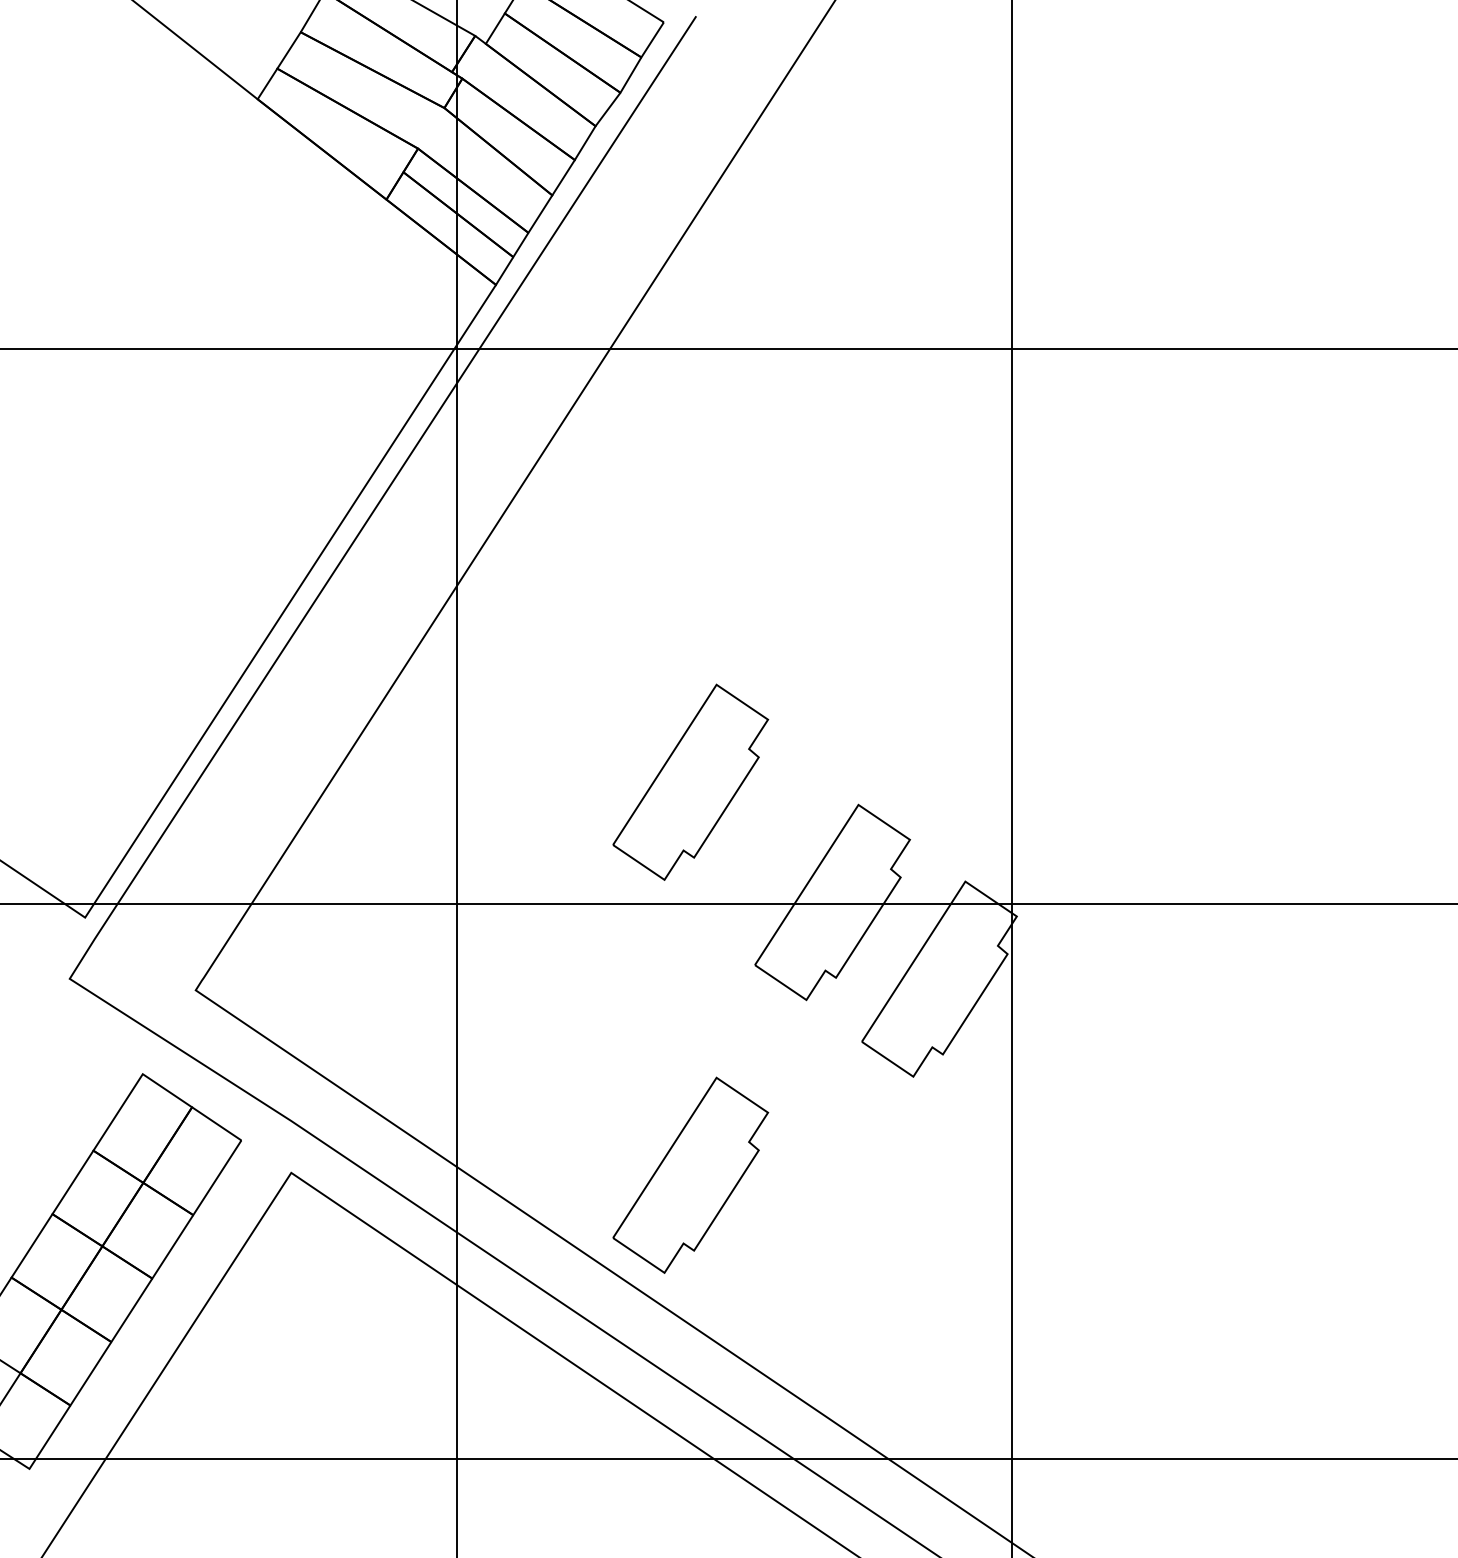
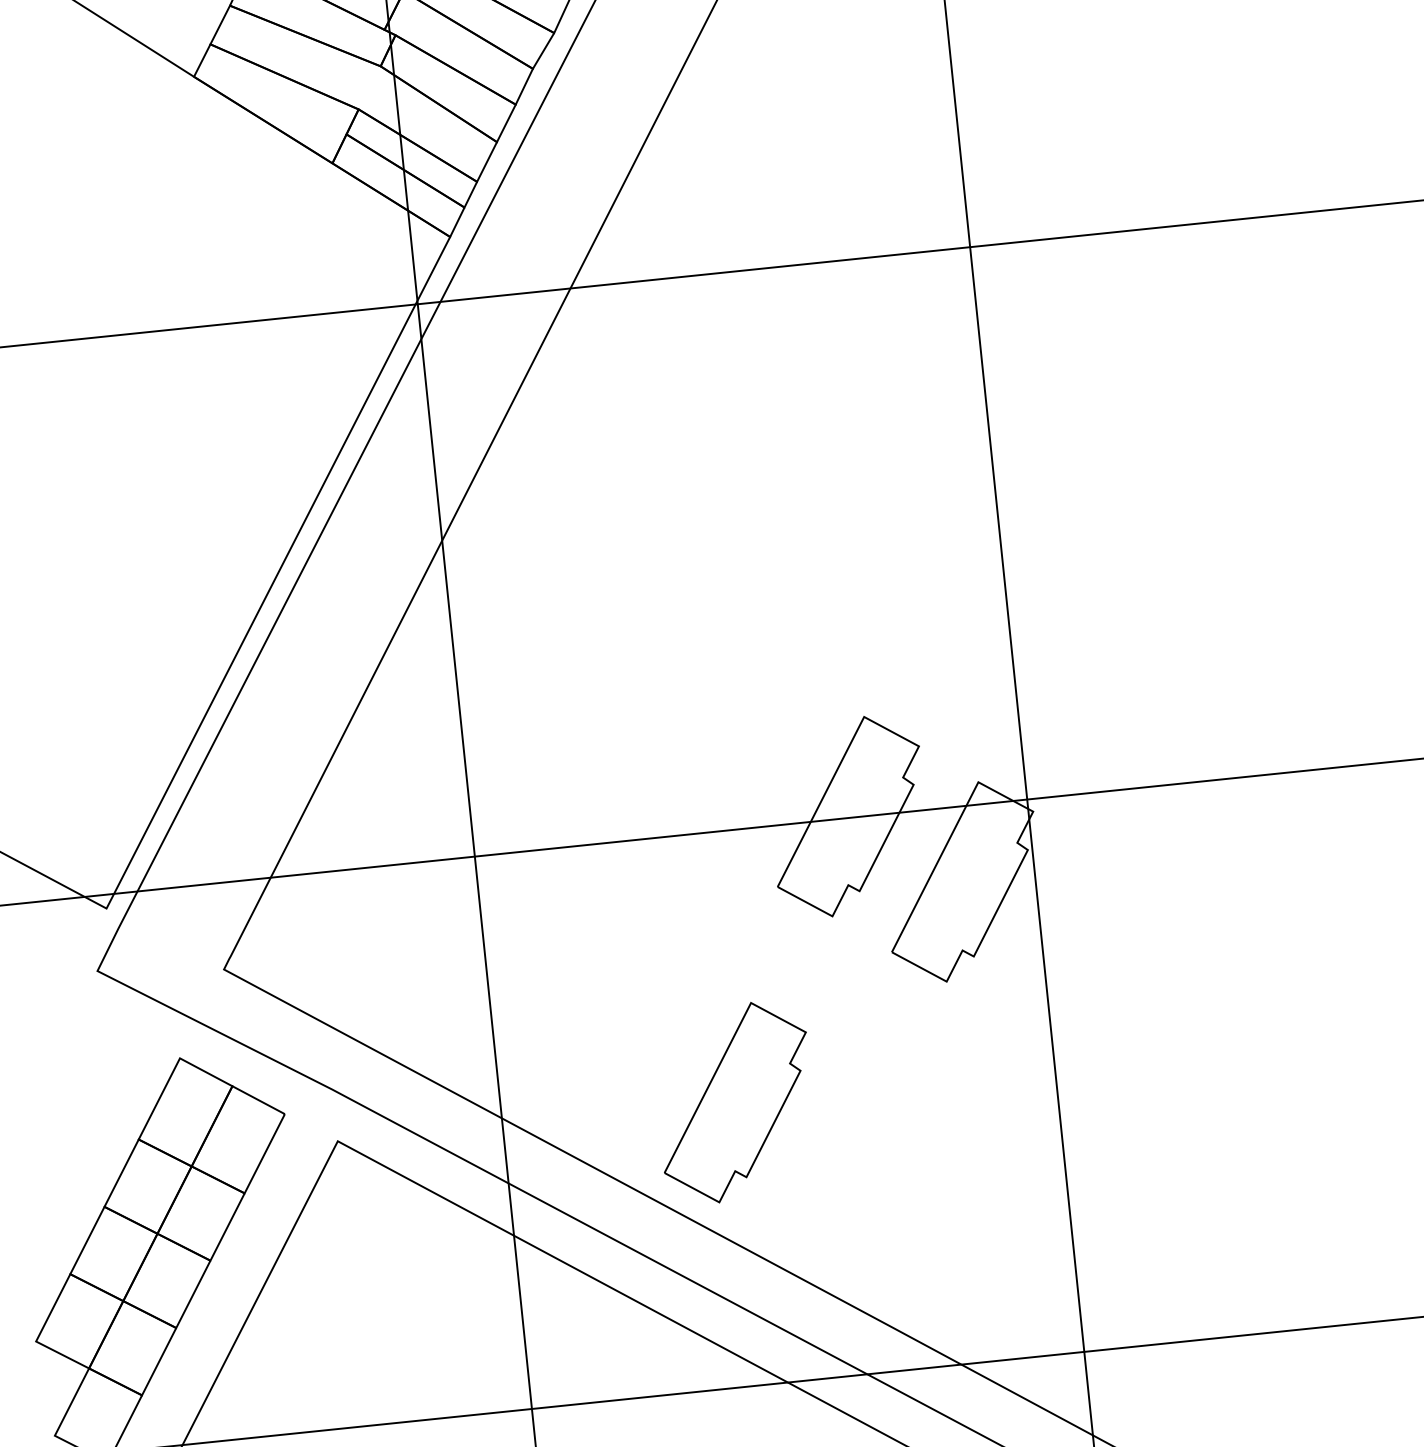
part: (690, 781) -> (694, 710), removed

